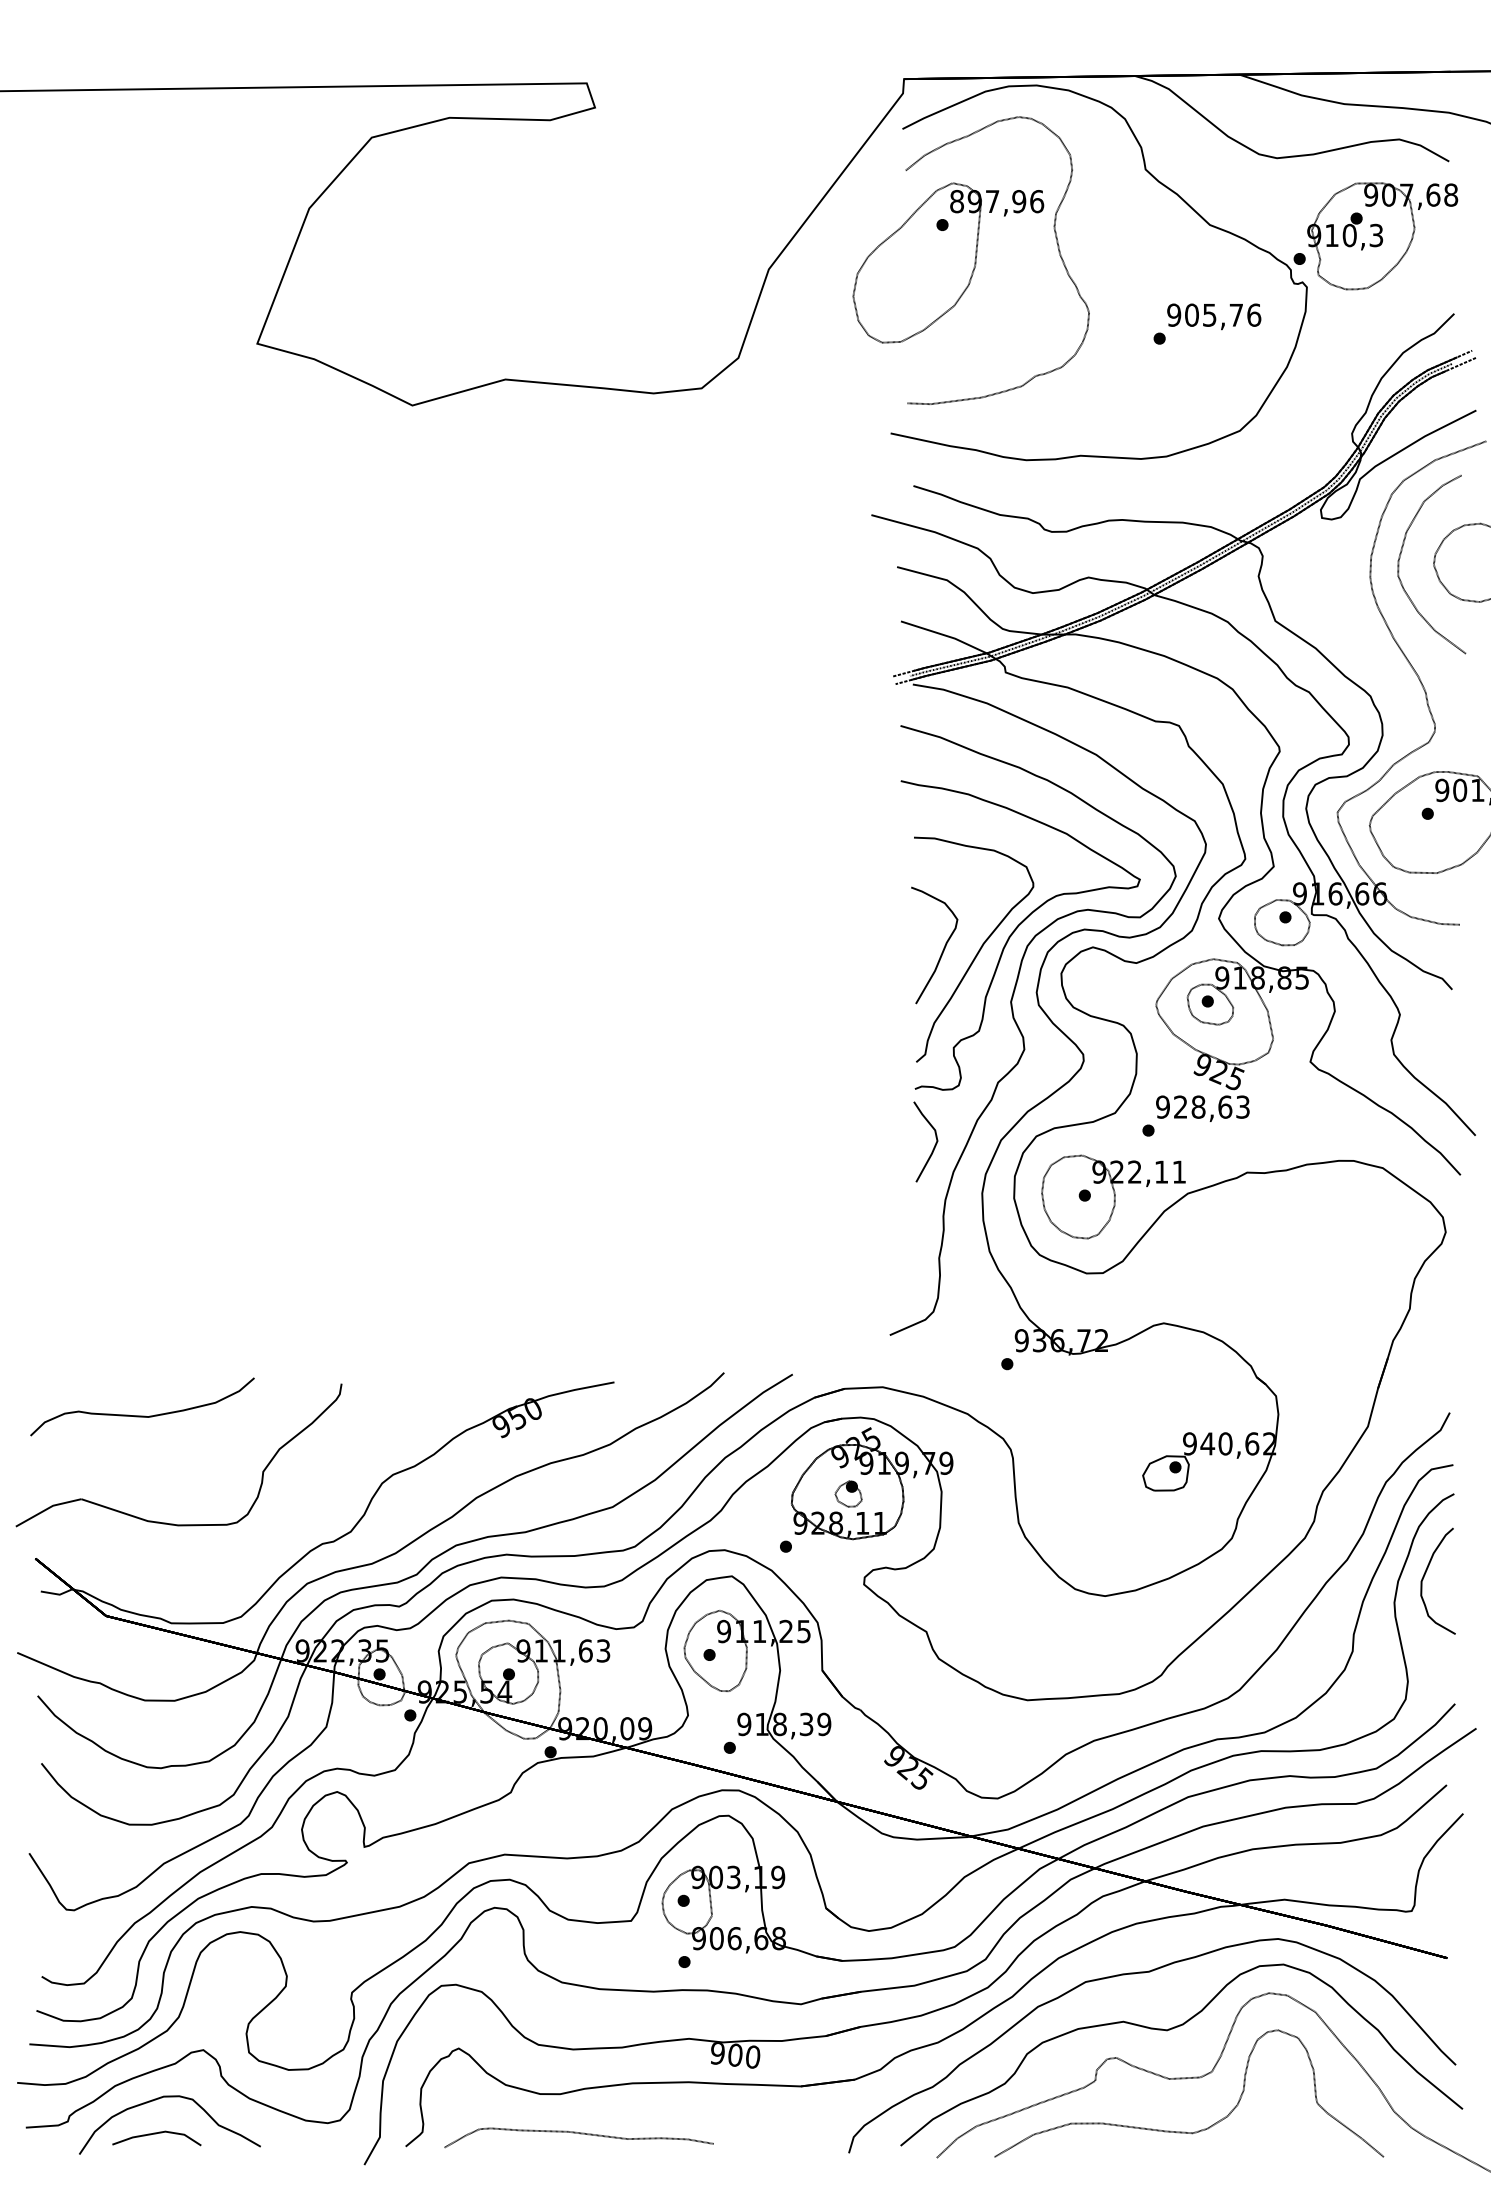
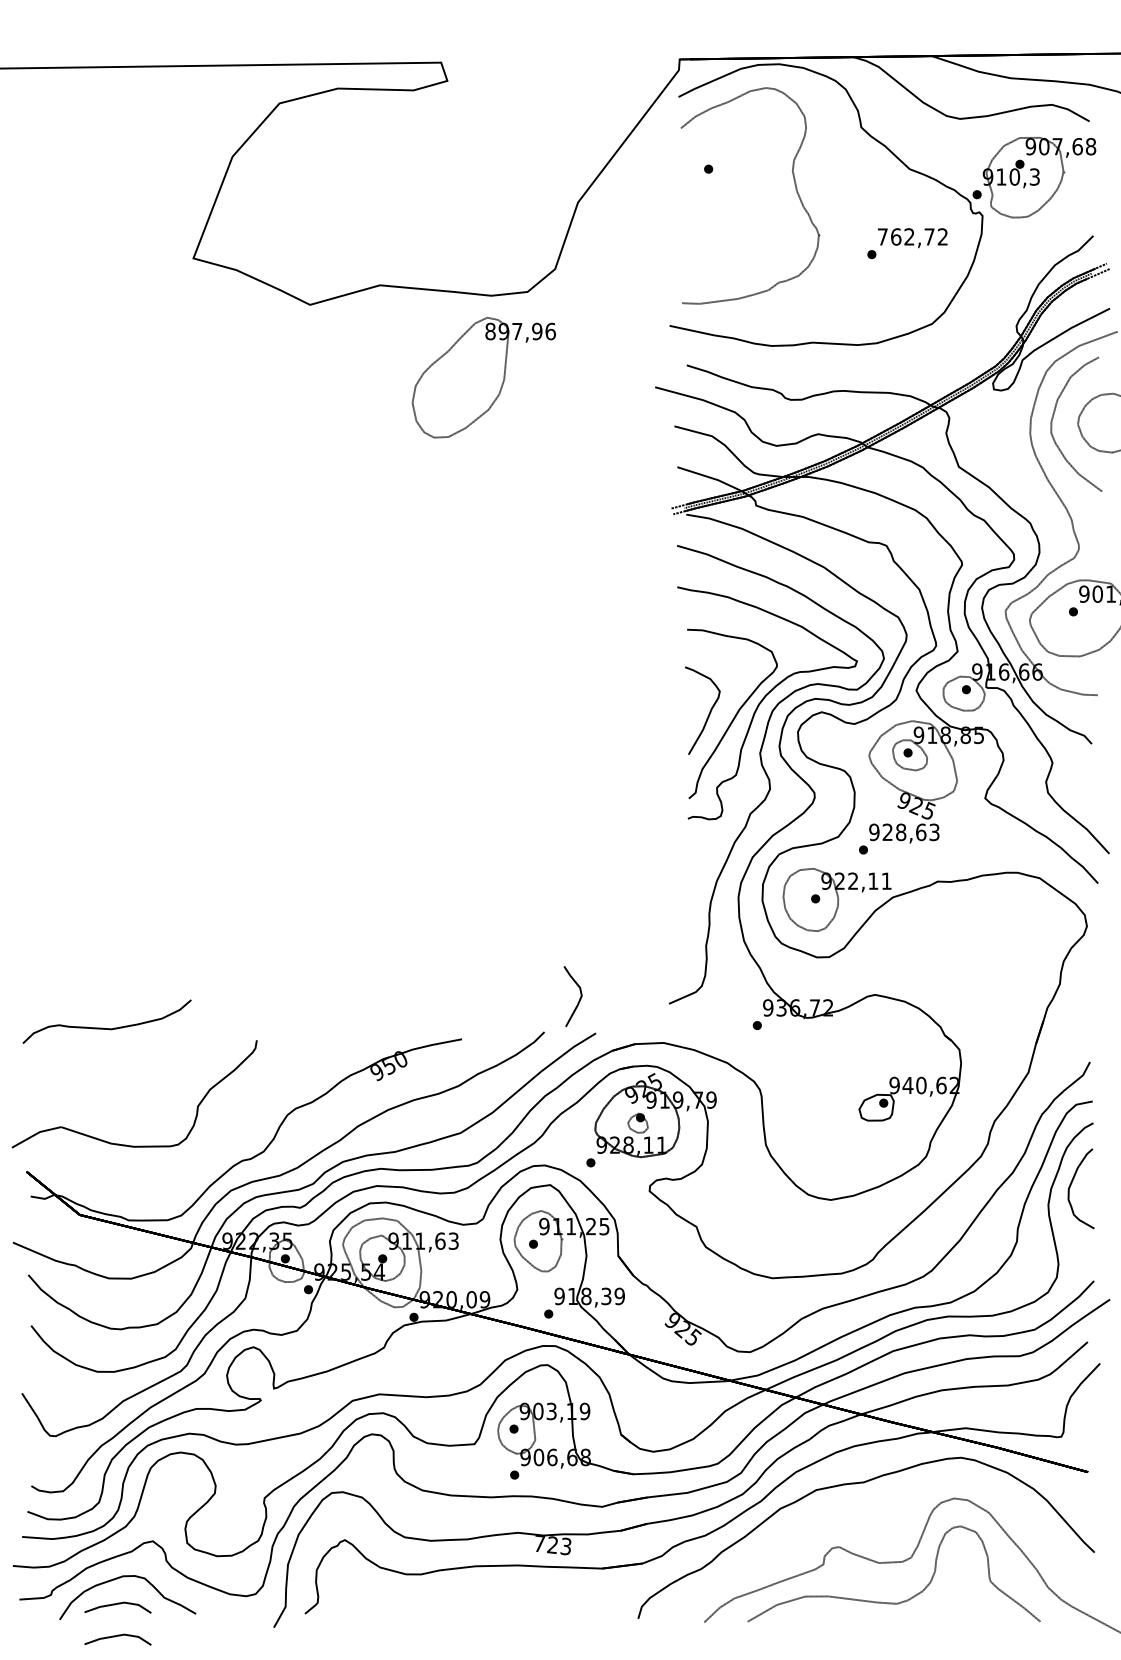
part: (947, 262) -> (483, 377), moved
text: (1213, 314) -> (912, 236), 905,76 -> 762,72
curve: (933, 1147) -> (578, 1000), moved
curve: (137, 1414) -> (103, 1027), moved
curve: (1175, 2029) -> (883, 1525), removed
text: (734, 2055) -> (552, 1545), 900 -> 723
curve: (579, 2134) -> (435, 1604), removed
line: (153, 2178) -> (115, 1637), added

